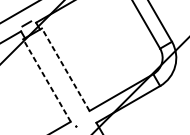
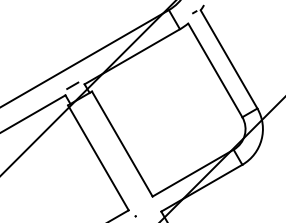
line: (65, 70) -> (122, 144), dashed -> solid
line: (47, 80) -> (98, 157), dashed -> solid

